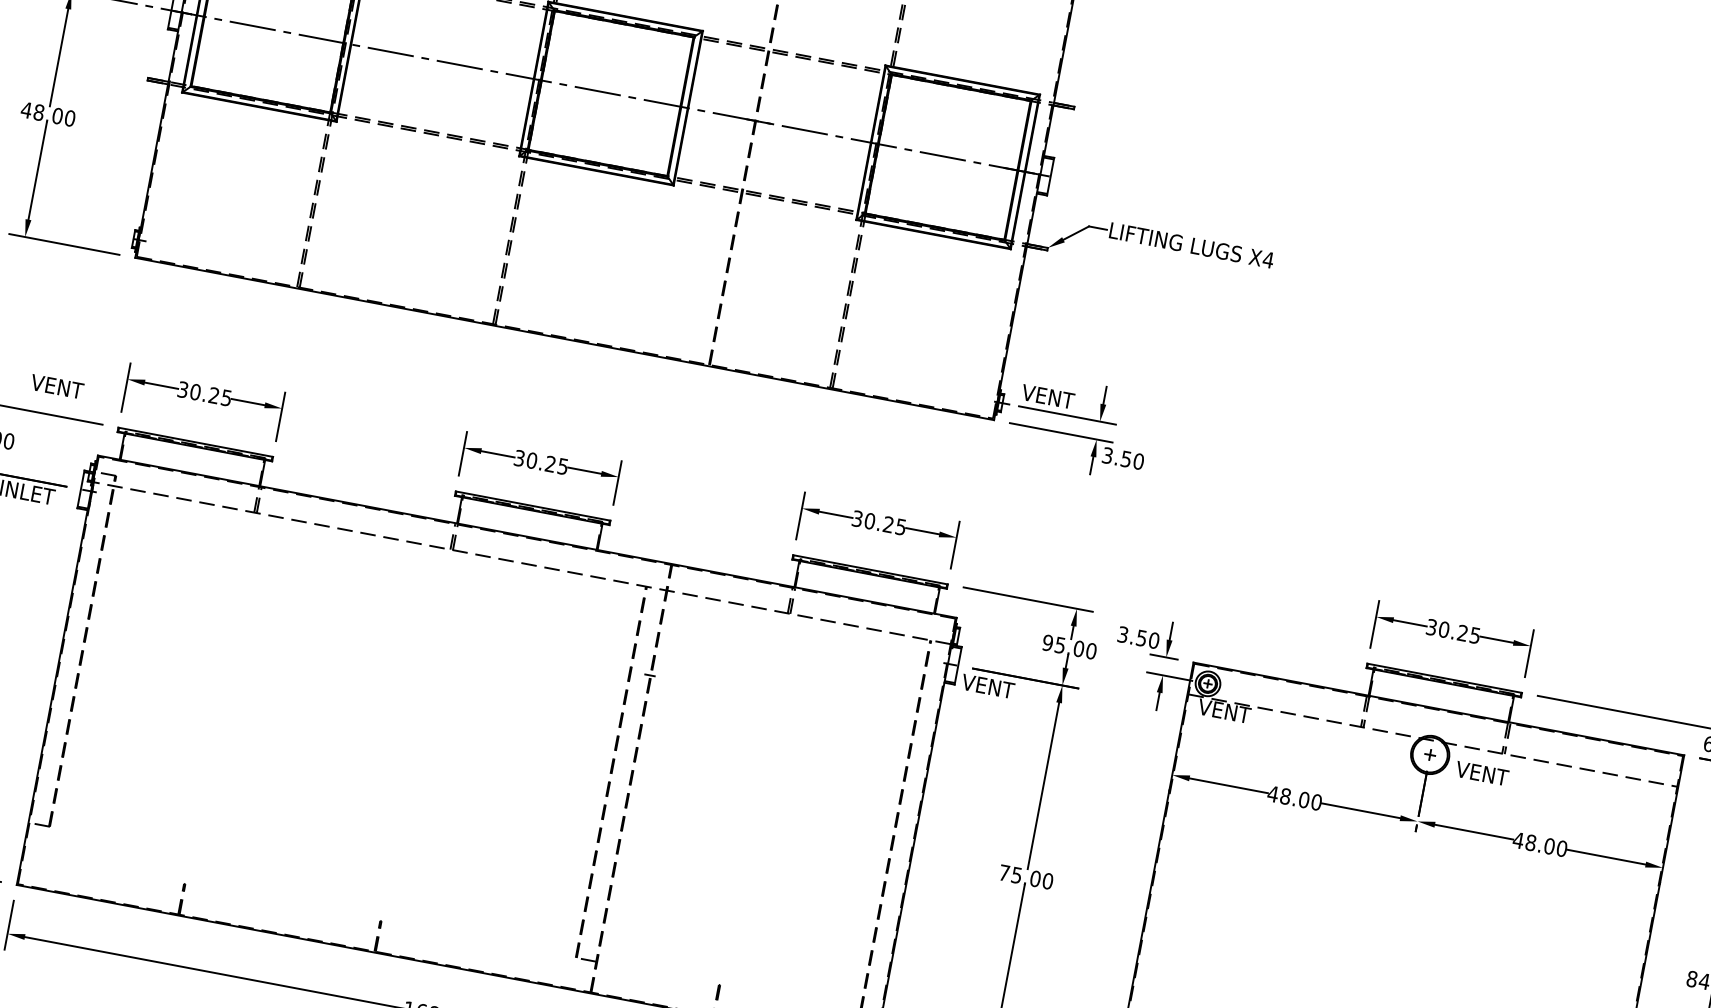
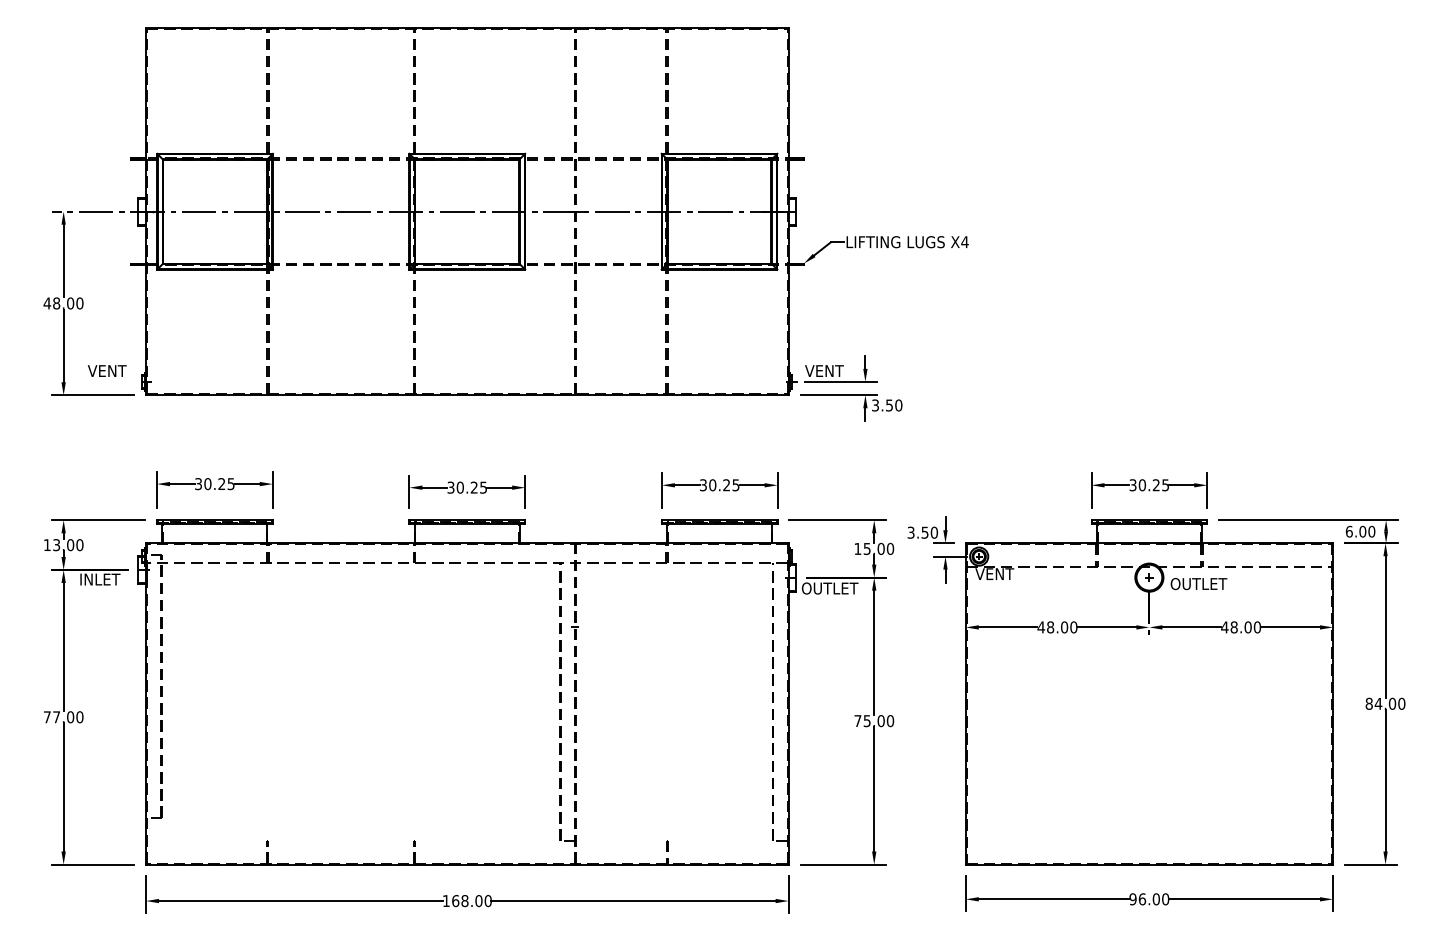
text: (56, 385) -> (106, 370), moved
text: (1047, 642) -> (857, 548), 95.00 -> 15.00
text: (999, 688) -> (829, 588), VENT -> OUTLET
text: (1494, 776) -> (1198, 584), VENT -> OUTLET

